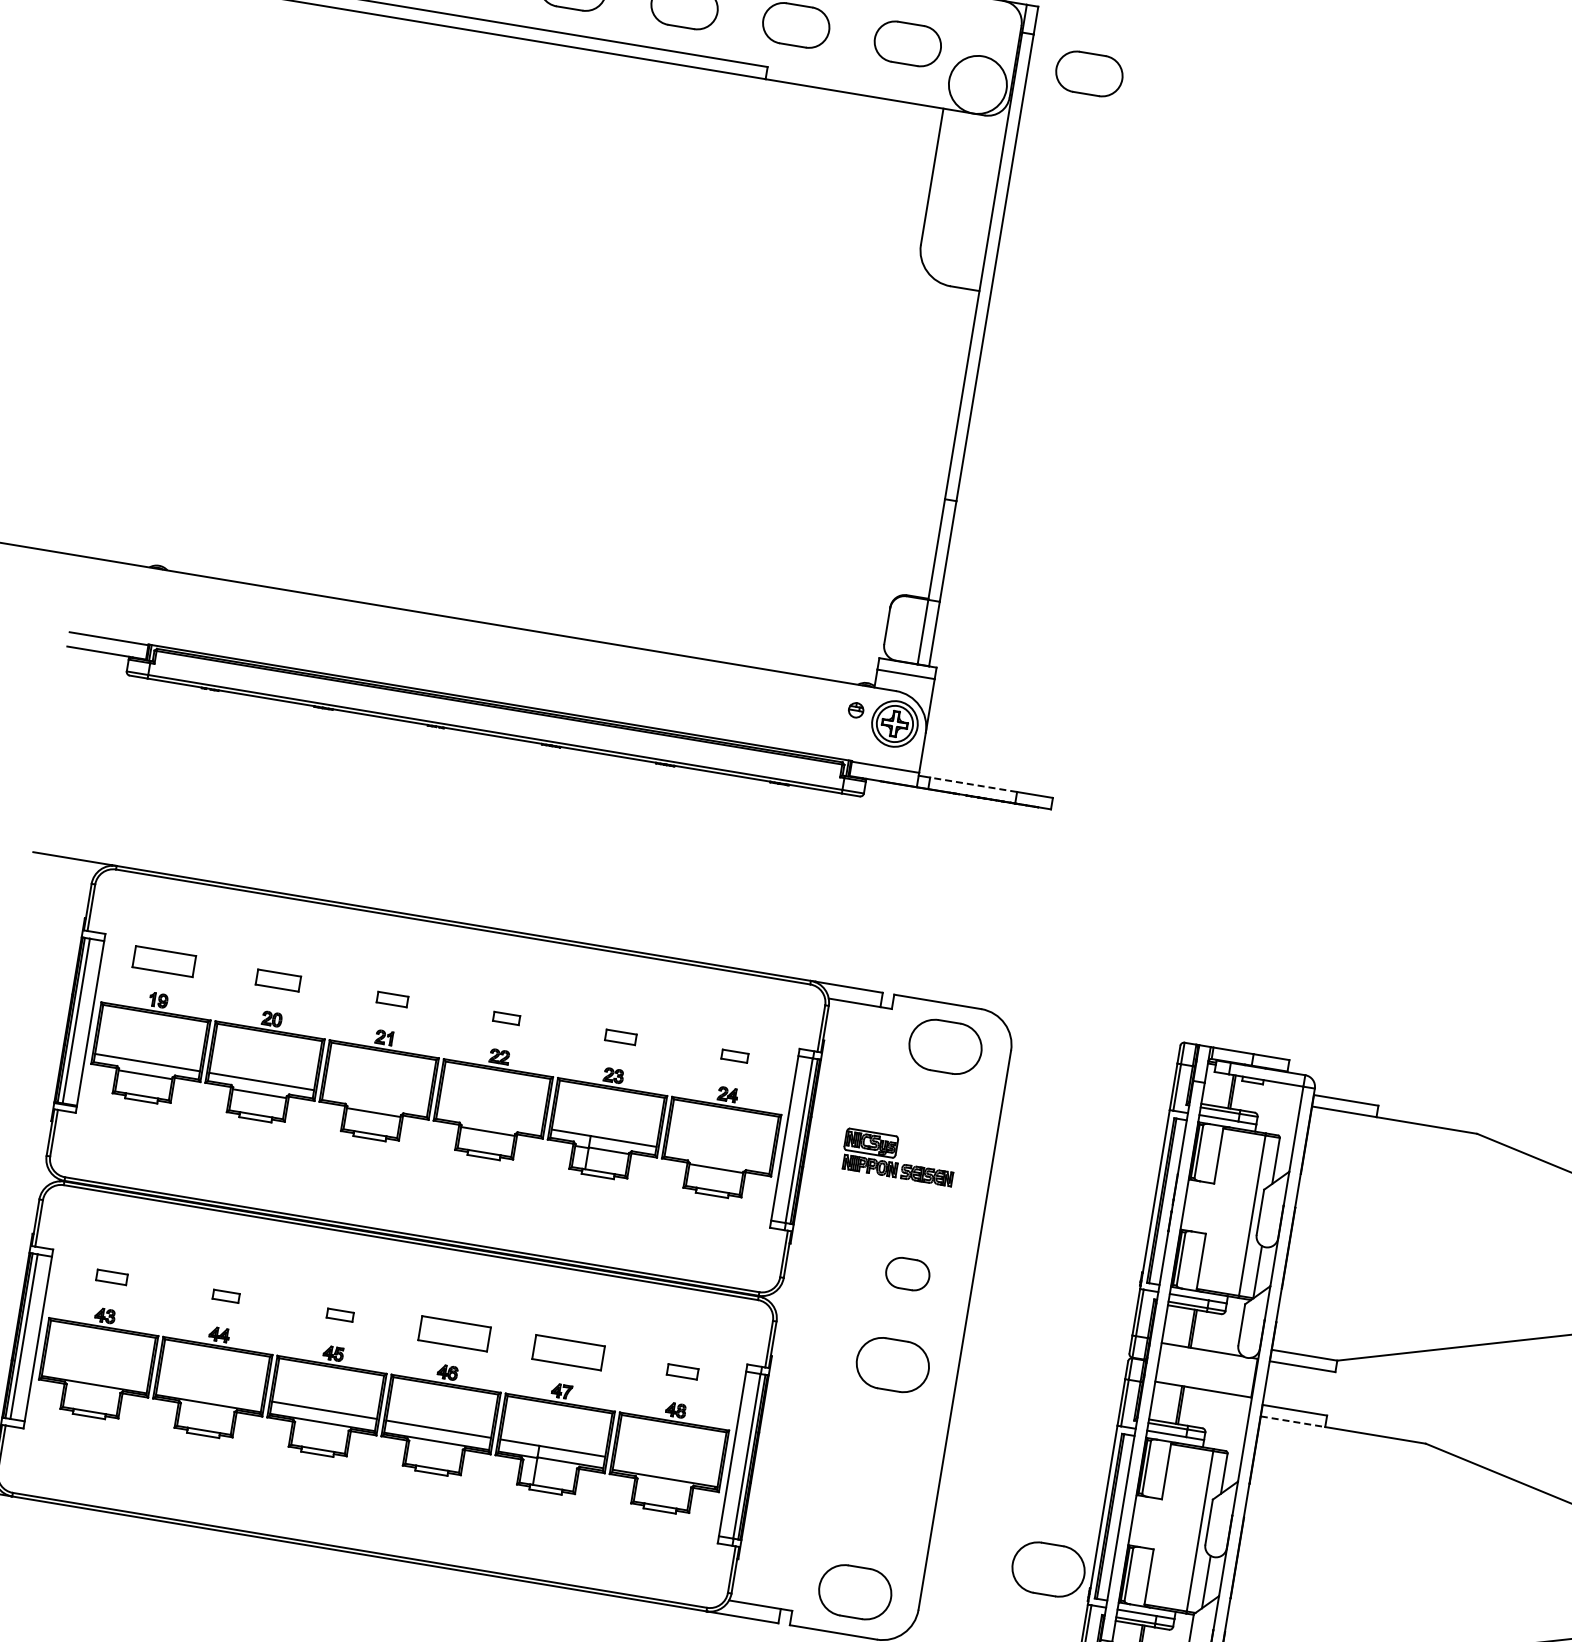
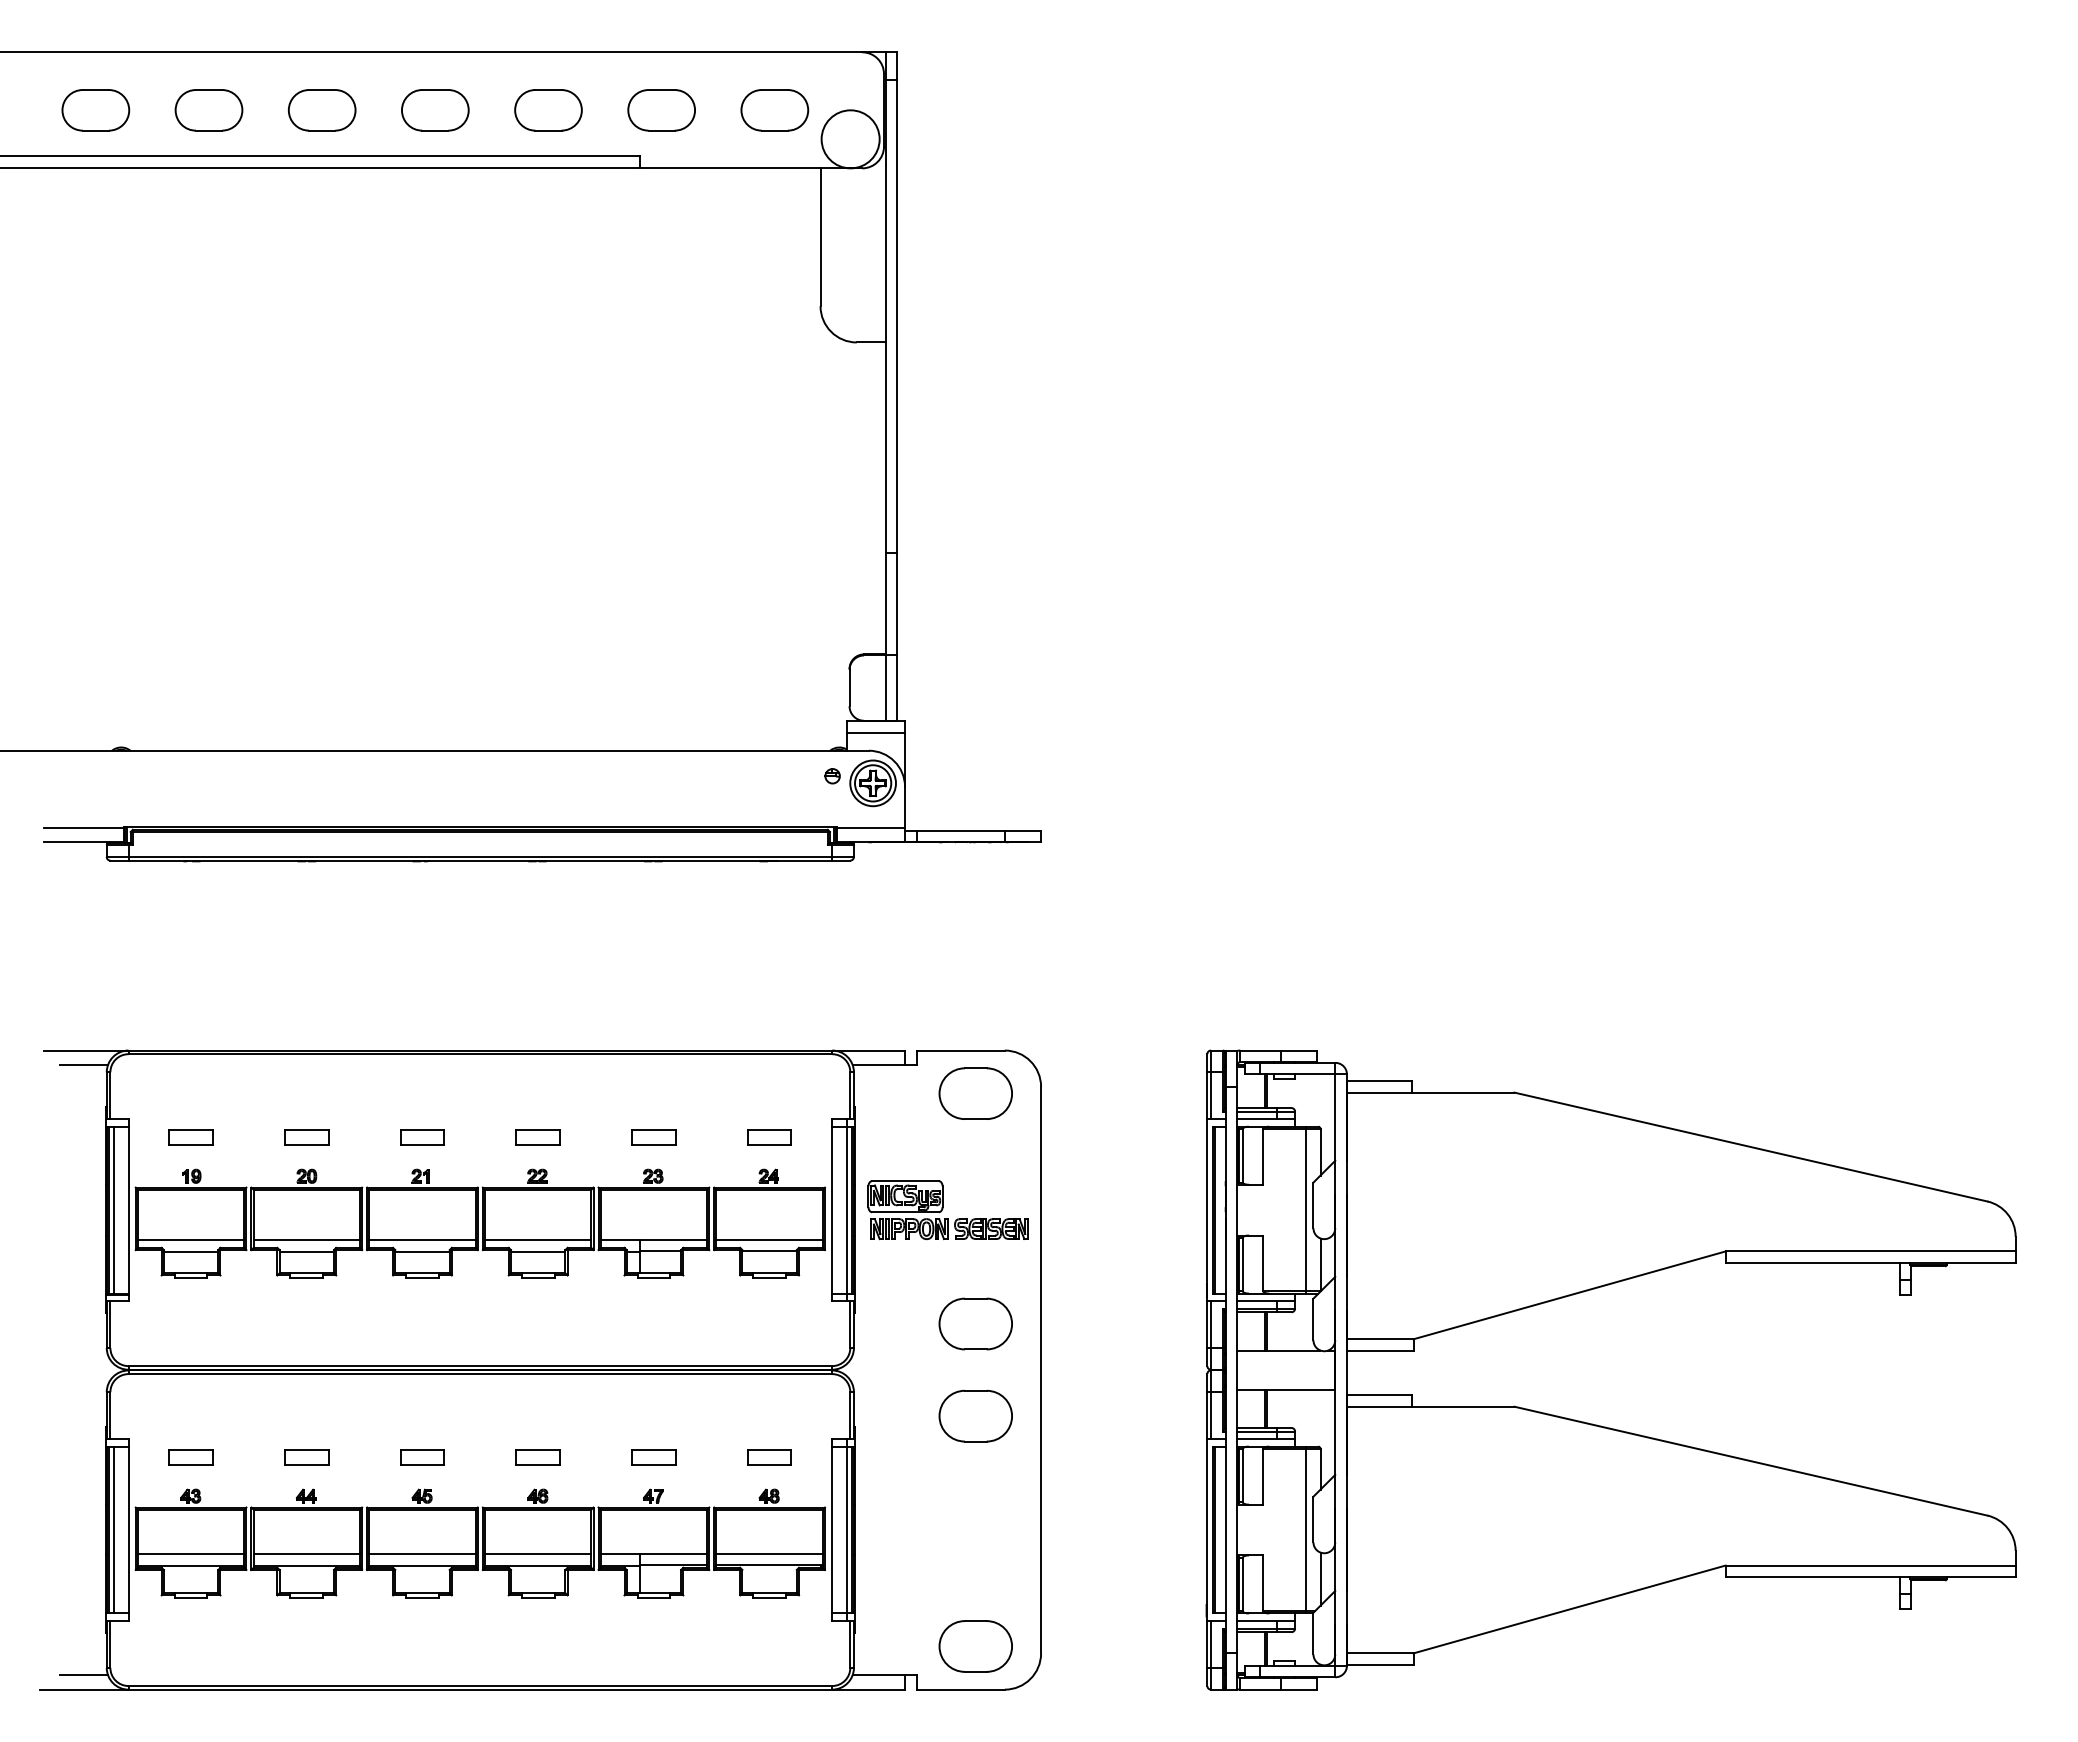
part: (1089, 74) -> (958, 110), removed
line: (973, 784) -> (960, 830), dashed -> solid
line: (69, 873) -> (83, 1065), added
part: (163, 961) -> (190, 1137), size x0.71
part: (392, 999) -> (422, 1137), size x1.43
part: (505, 1018) -> (537, 1137), size x1.67
part: (620, 1037) -> (653, 1137), size x1.43
part: (734, 1056) -> (769, 1137), size x1.67
line: (375, 1100) -> (422, 1239), added
line: (490, 1119) -> (538, 1239), added
line: (718, 1157) -> (769, 1239), added
part: (898, 1157) -> (947, 1210), size x1.43
part: (907, 1273) -> (975, 1323), size x1.67
part: (111, 1277) -> (190, 1457), size x1.43
part: (225, 1296) -> (306, 1457), size x1.67
part: (340, 1315) -> (422, 1457), size x1.67
part: (453, 1334) -> (537, 1457), size x0.62
part: (568, 1353) -> (653, 1457), size x0.62
line: (95, 1372) -> (190, 1553), added
part: (682, 1372) -> (769, 1457), size x1.43
line: (210, 1391) -> (306, 1553), added
line: (1292, 1421) -> (1379, 1406), dashed -> solid
line: (666, 1466) -> (769, 1553), added
part: (1048, 1569) -> (1162, 1592), removed

